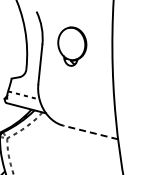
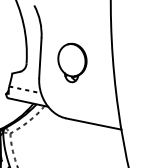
part: (72, 46) -> (72, 62), moved
line: (90, 132) -> (93, 124), dashed -> solid

